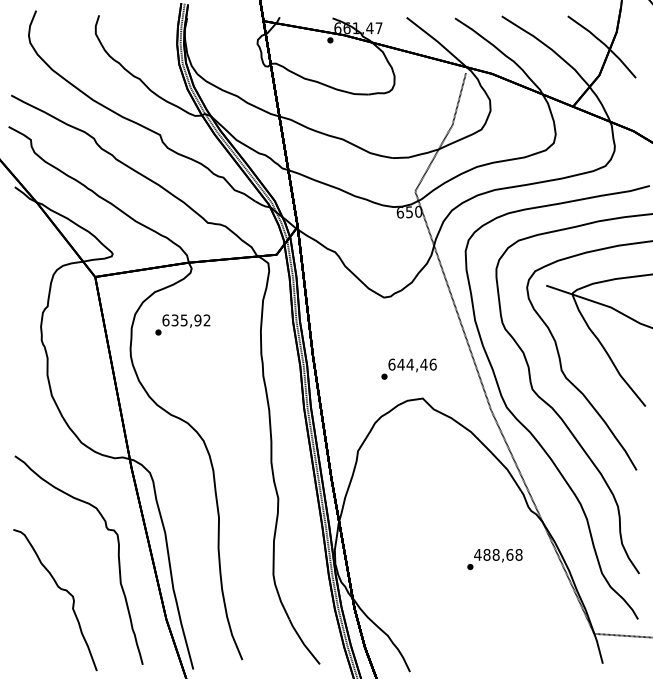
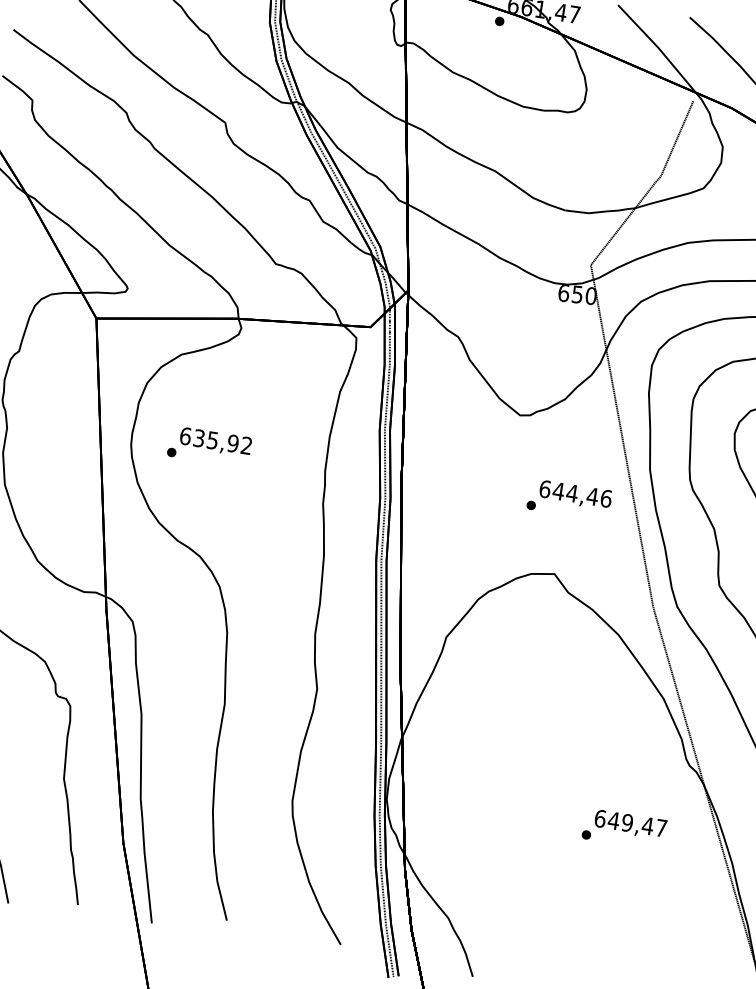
text: (182, 324) -> (209, 446), moved
text: (408, 368) -> (568, 498), moved
text: (498, 554) -> (631, 822), 488,68 -> 649,47

